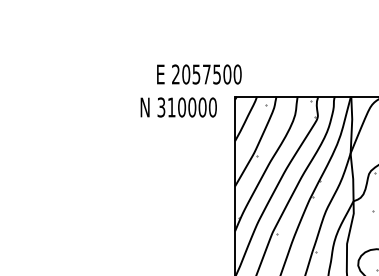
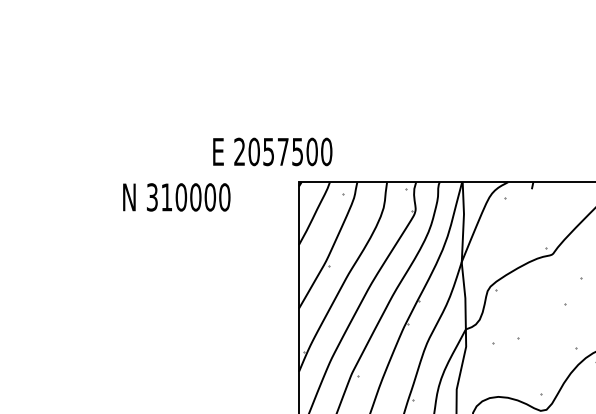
text: (199, 74) -> (272, 151), moved
text: (178, 107) -> (176, 197), moved

